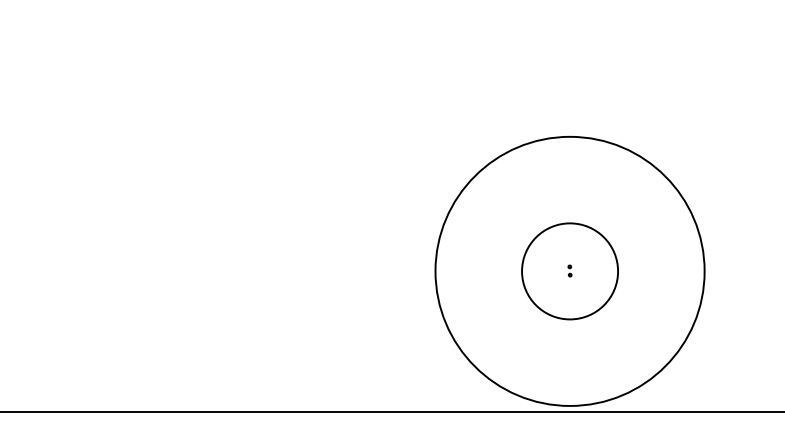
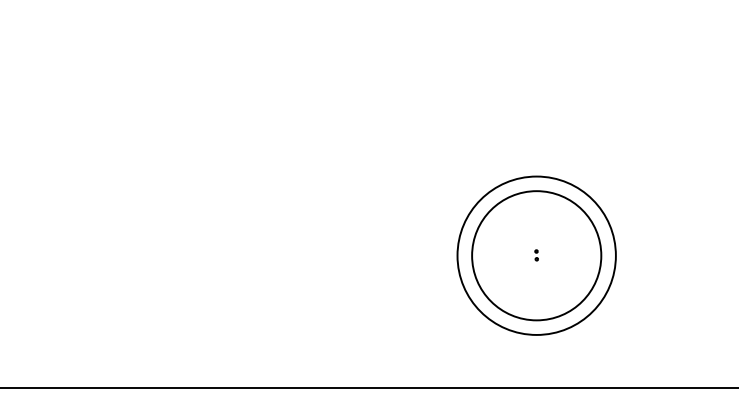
circle: (569, 271) -> (536, 255), size x0.62
circle: (569, 271) -> (536, 255), size x1.43

